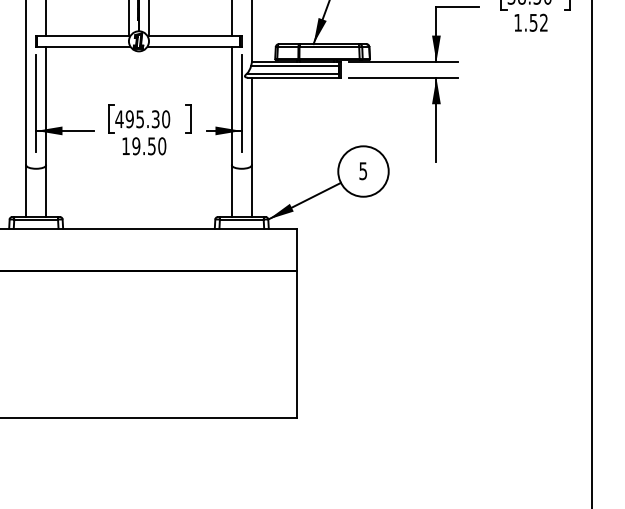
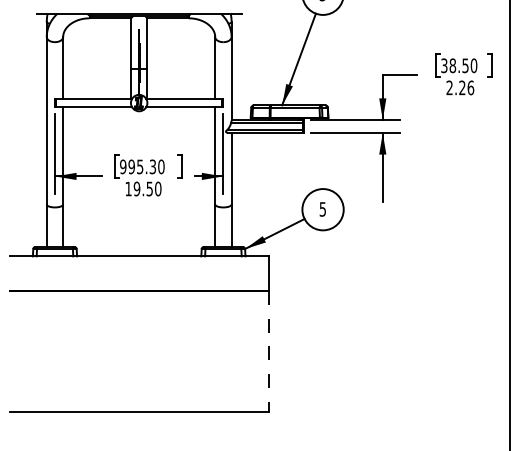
text: (531, 22) -> (460, 87), 1.52 -> 2.26
text: (118, 118) -> (122, 166), 495.30 -> 995.30
line: (296, 345) -> (268, 352), solid -> dashed

